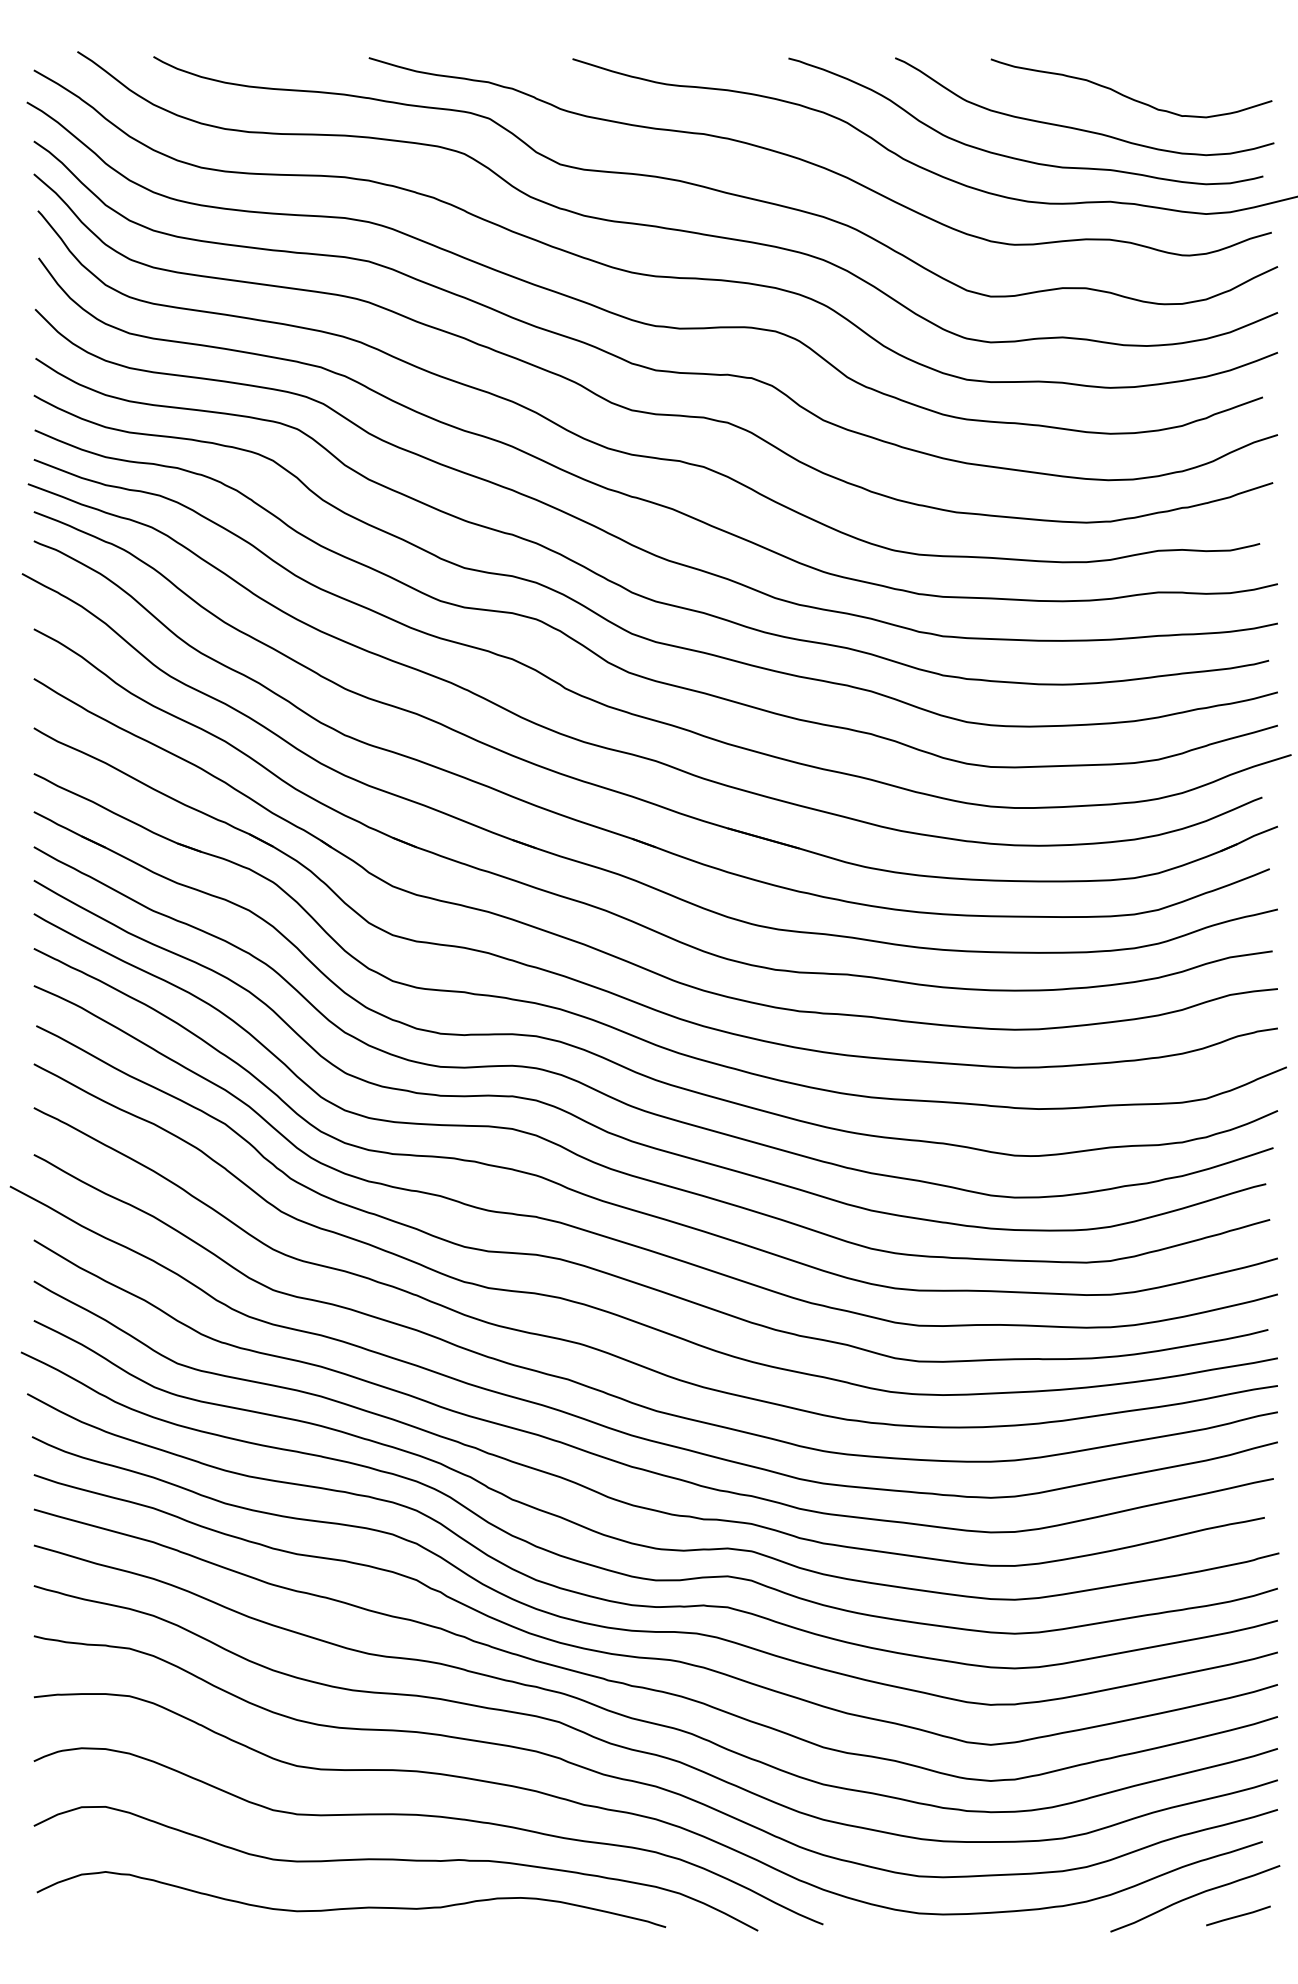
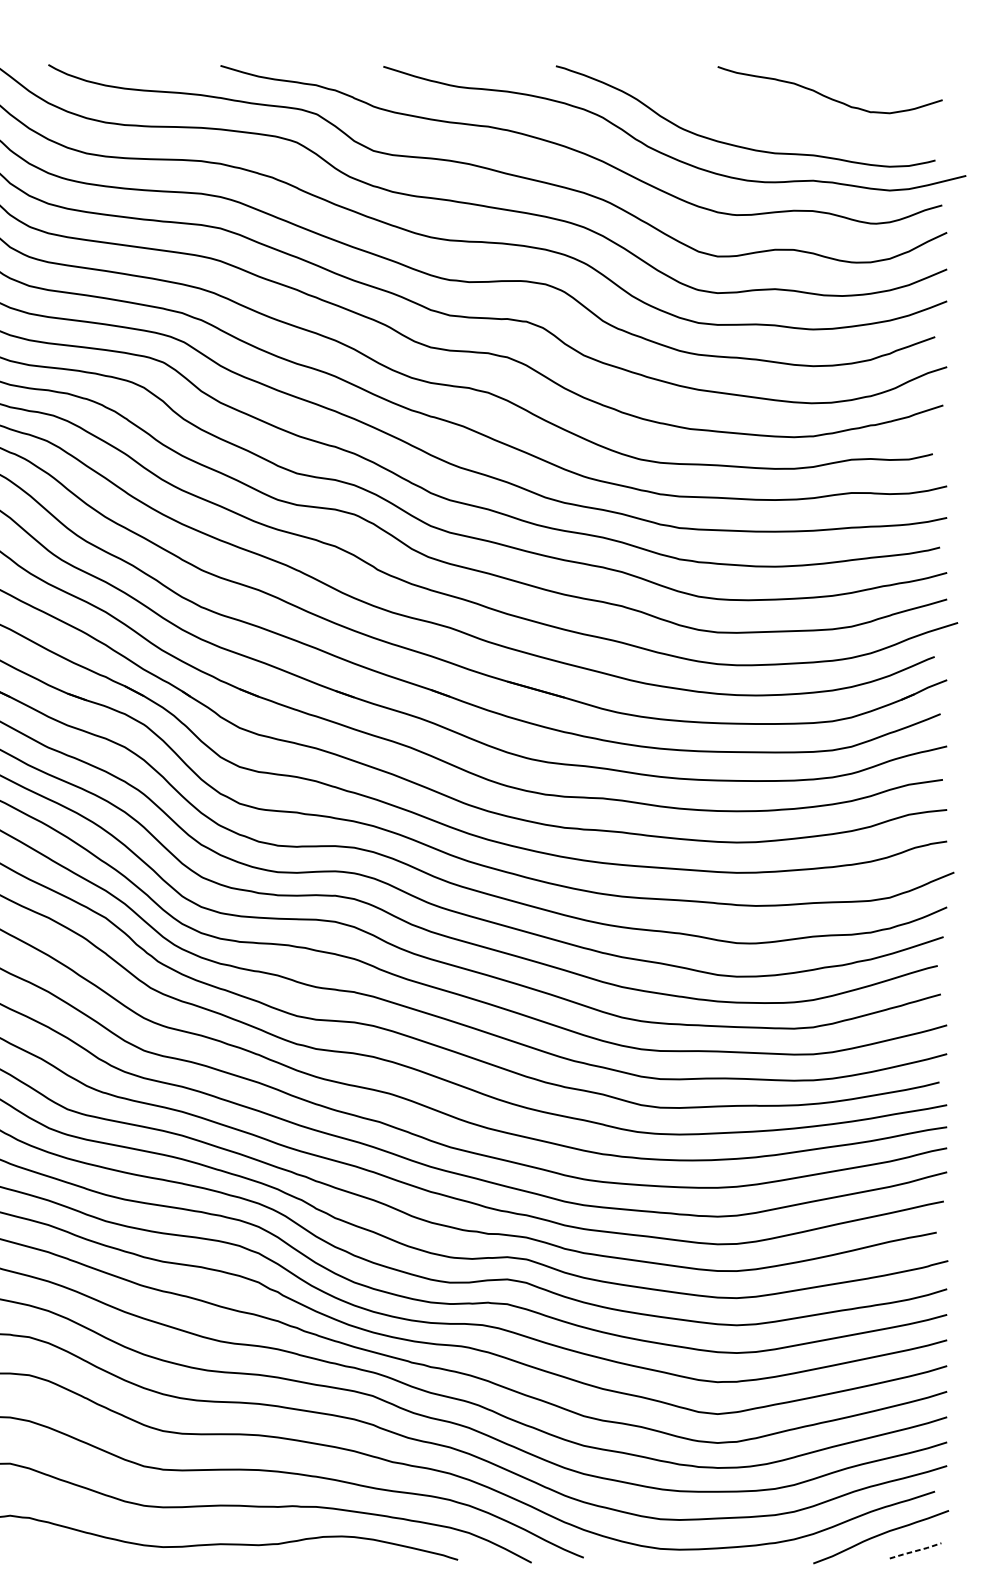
curve: (1080, 128) -> (789, 122), removed
line: (1238, 1916) -> (915, 1551), solid -> dashed

